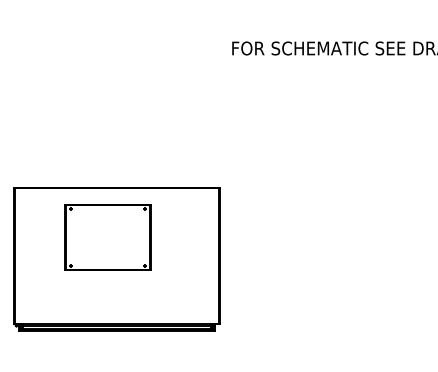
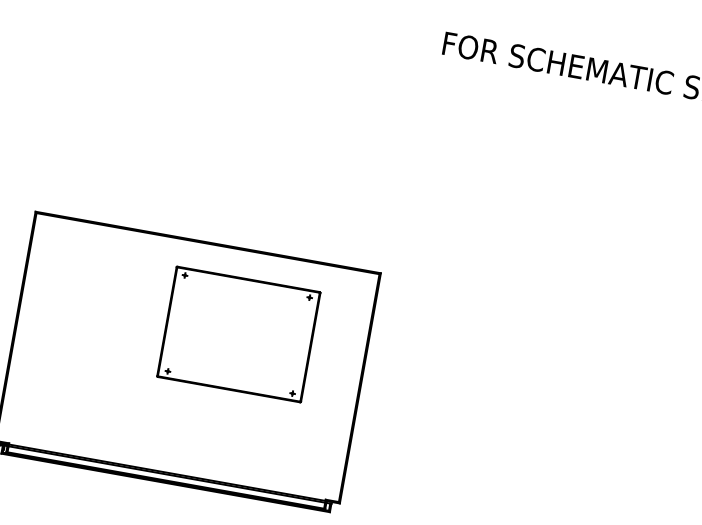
part: (107, 237) -> (238, 334), moved

